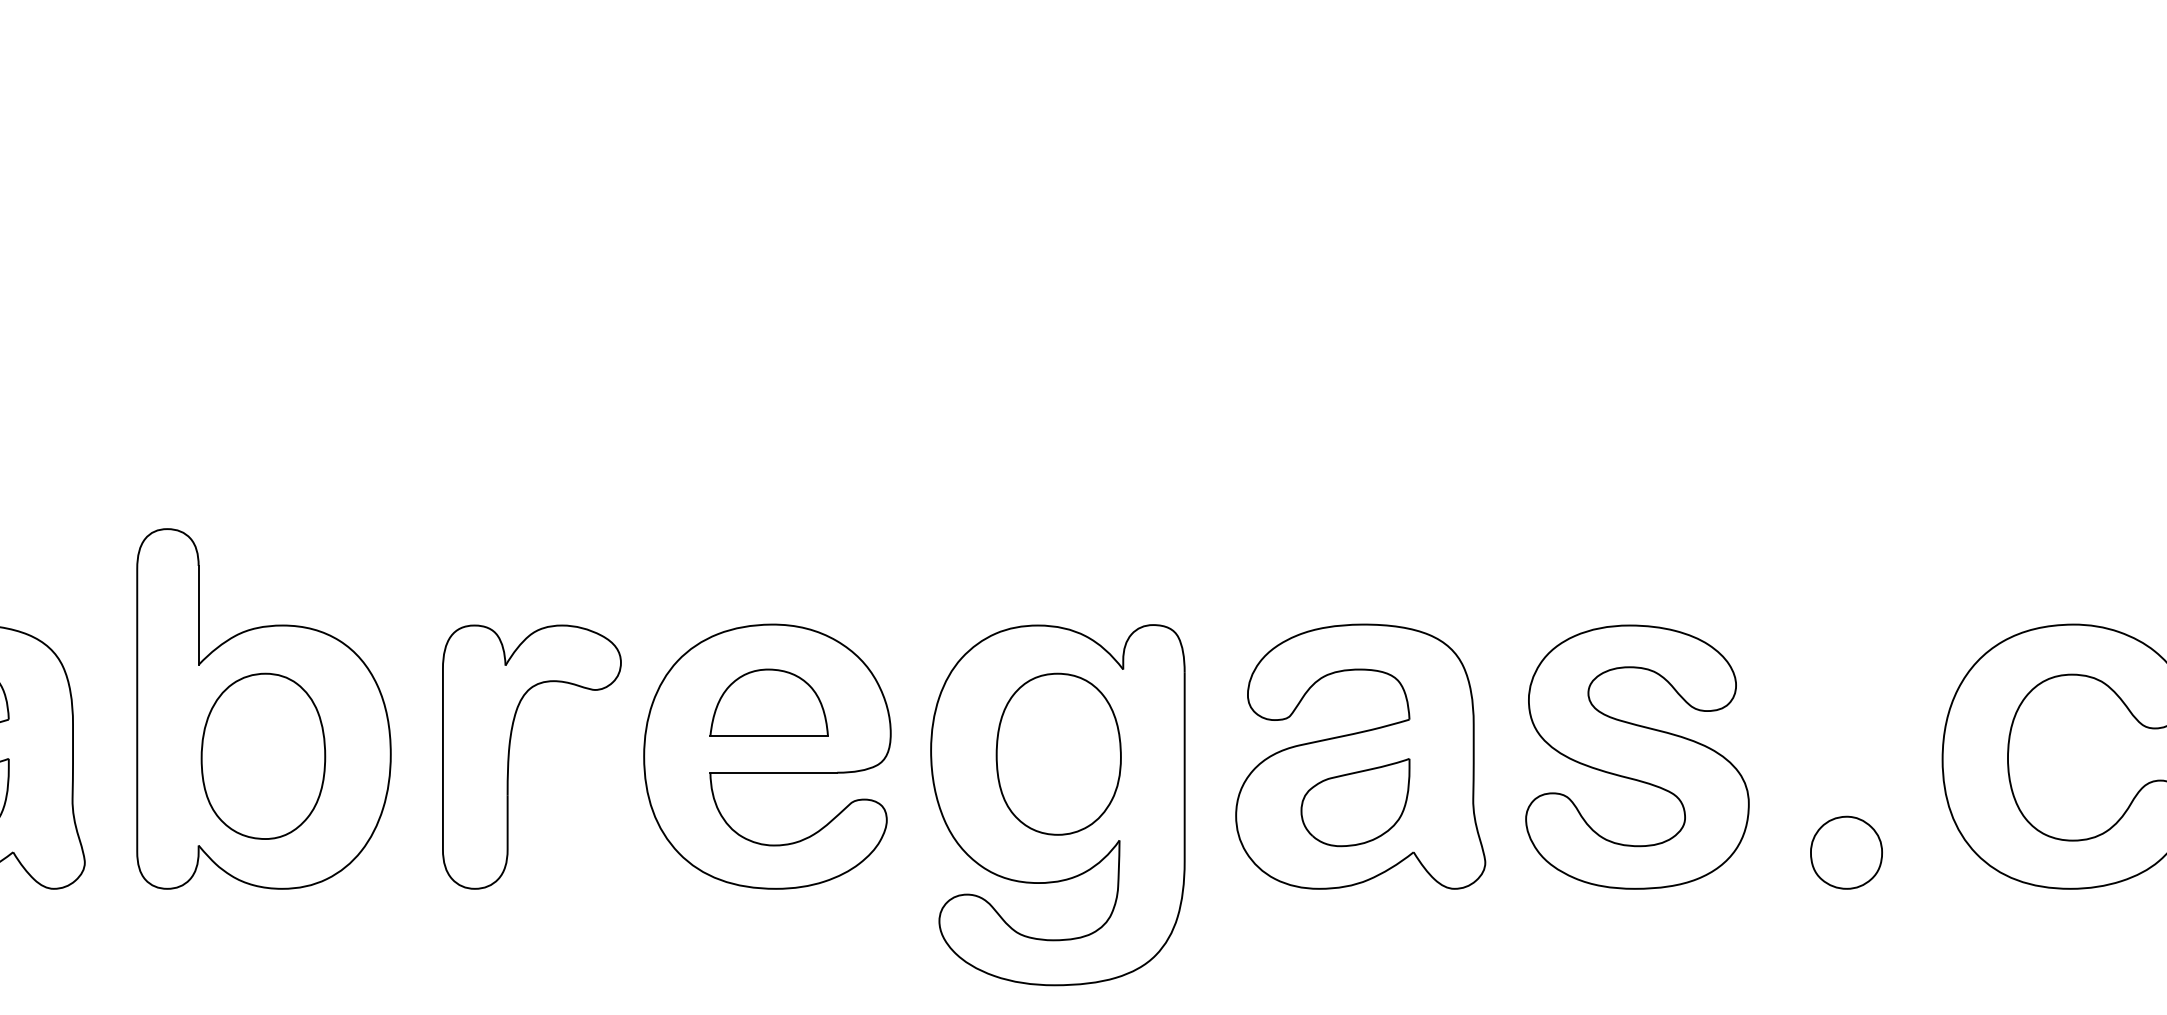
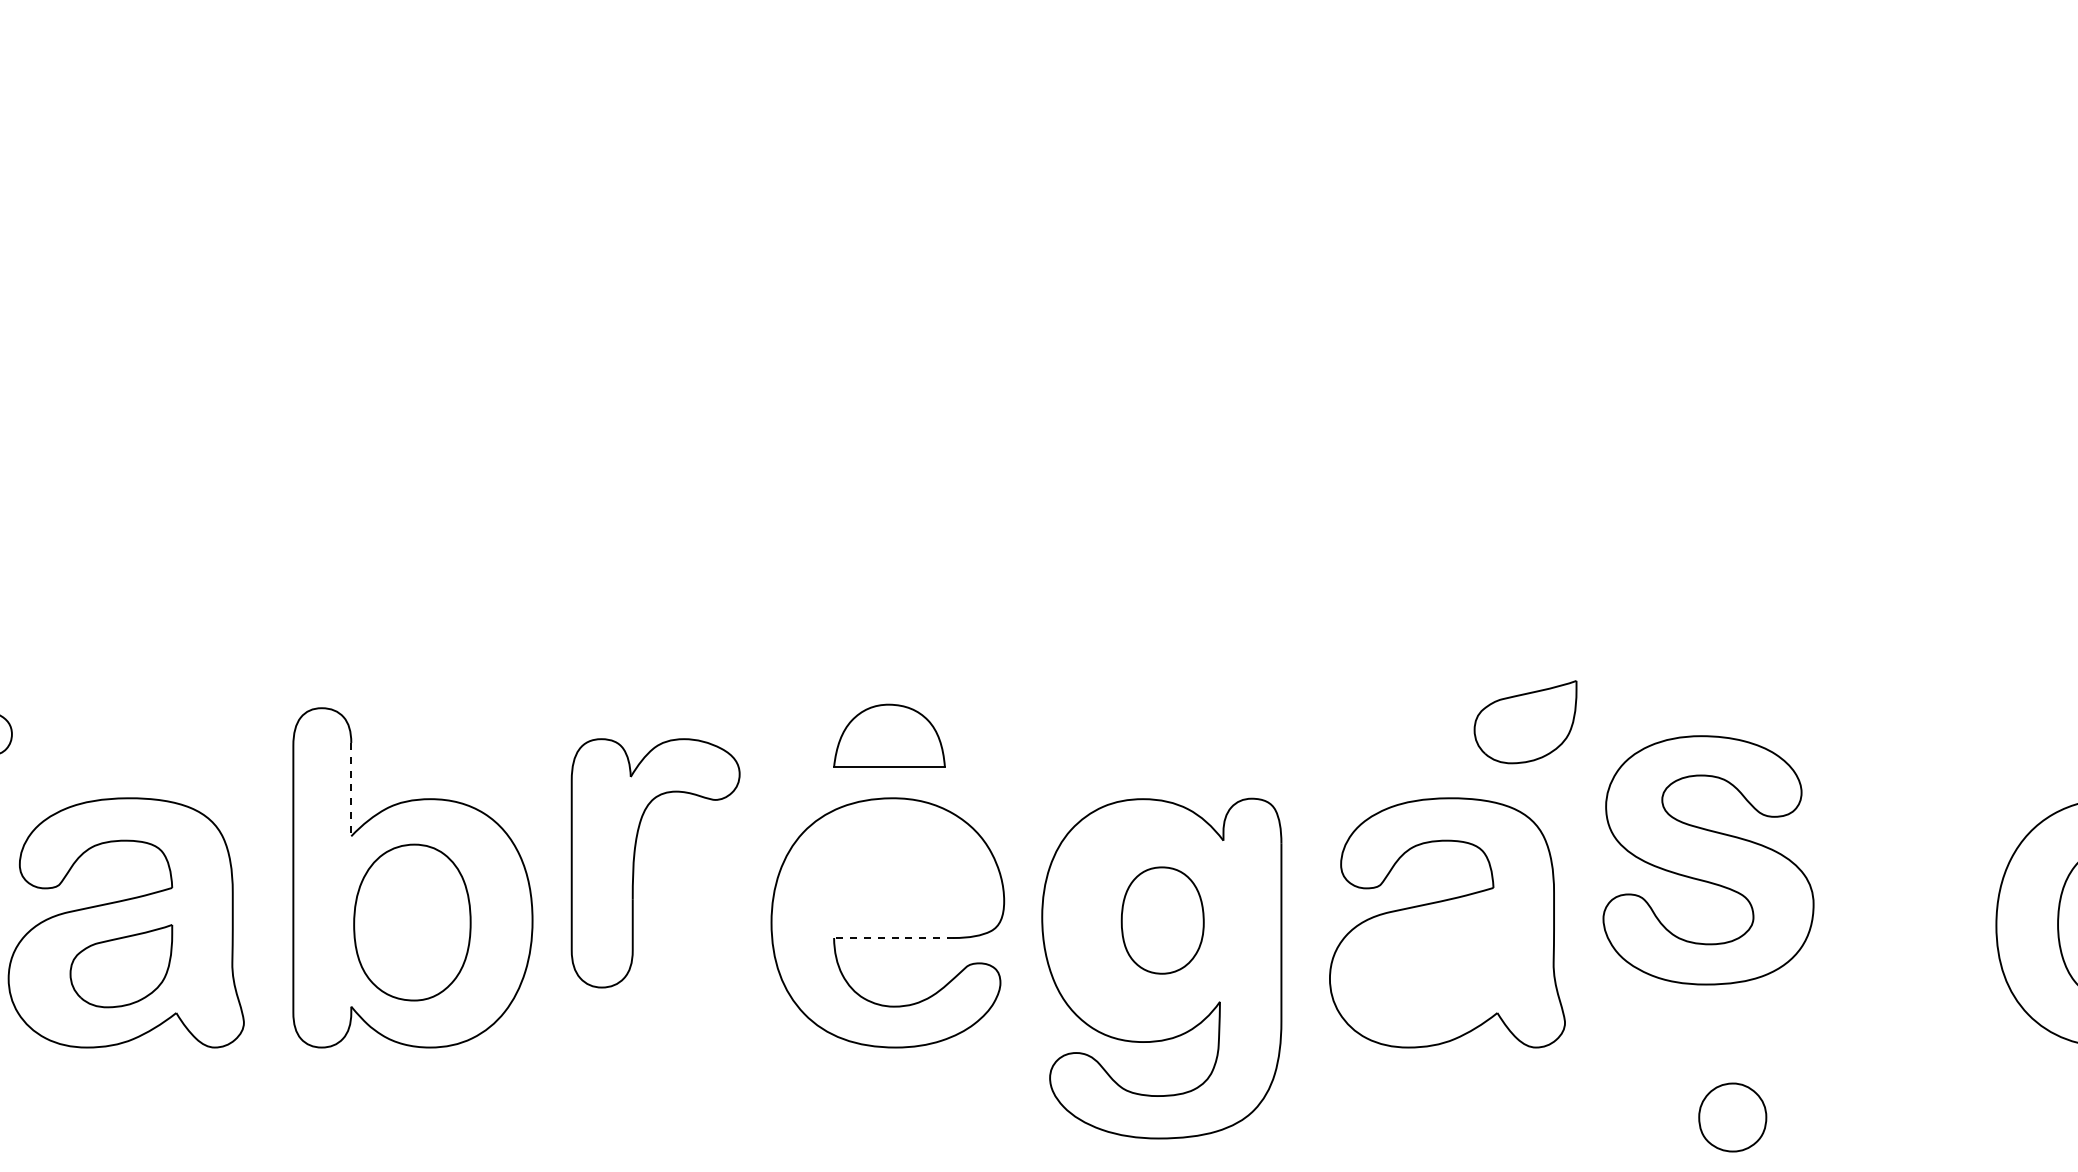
line: (198, 615) -> (351, 789), solid -> dashed
part: (769, 702) -> (889, 735), moved
part: (1058, 754) -> (1162, 920), size x0.7
part: (509, 757) -> (634, 863), moved
part: (1637, 757) -> (1708, 860), moved
line: (773, 773) -> (893, 938), solid -> dashed
part: (1355, 802) -> (1525, 722), moved
part: (1846, 852) -> (1732, 1117), moved

